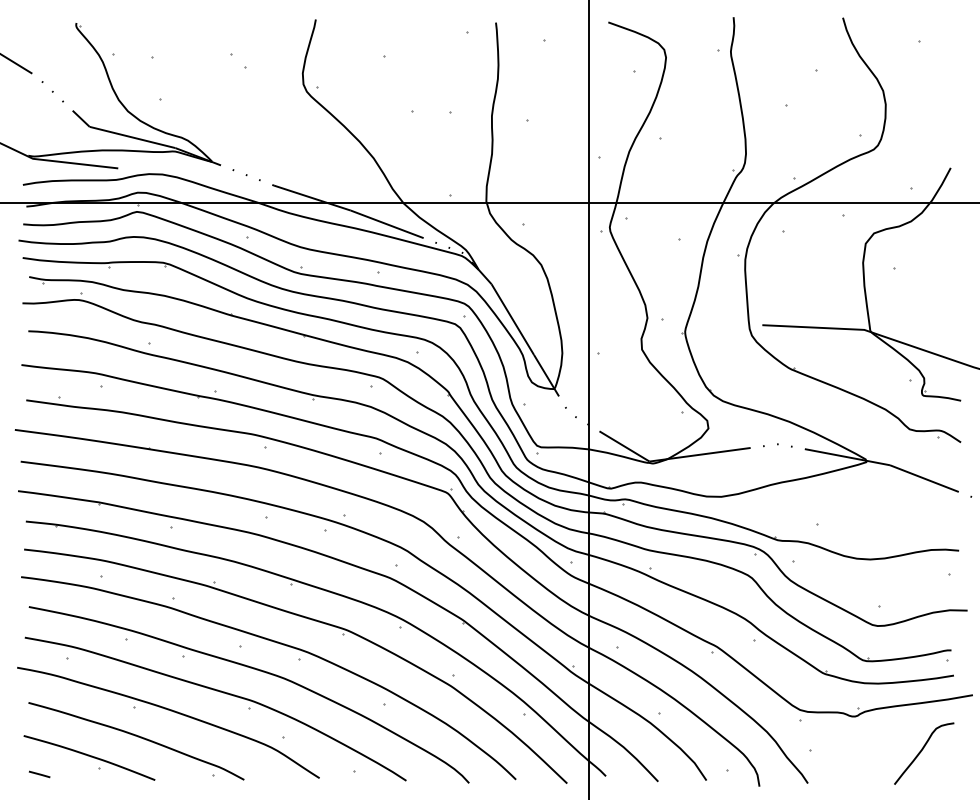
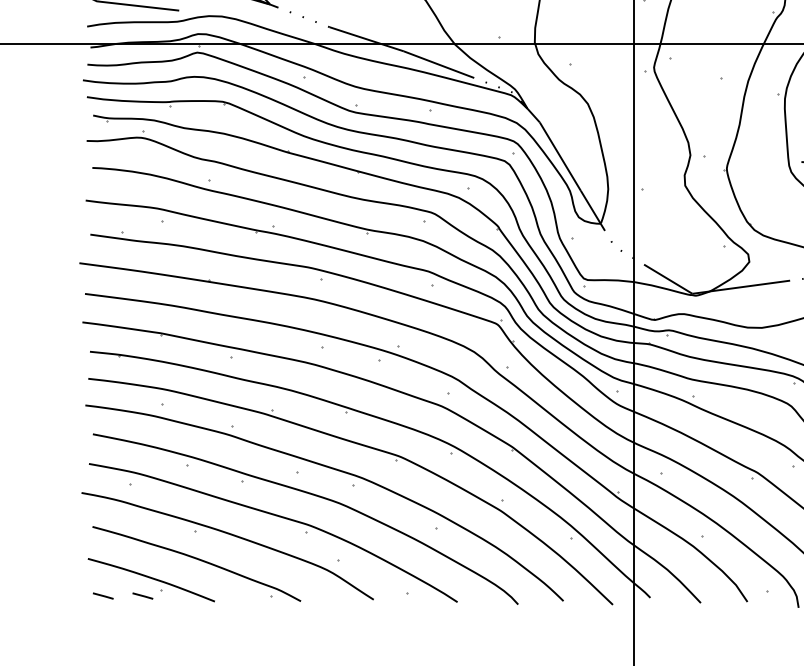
line: (80, 774) -> (142, 596), added

